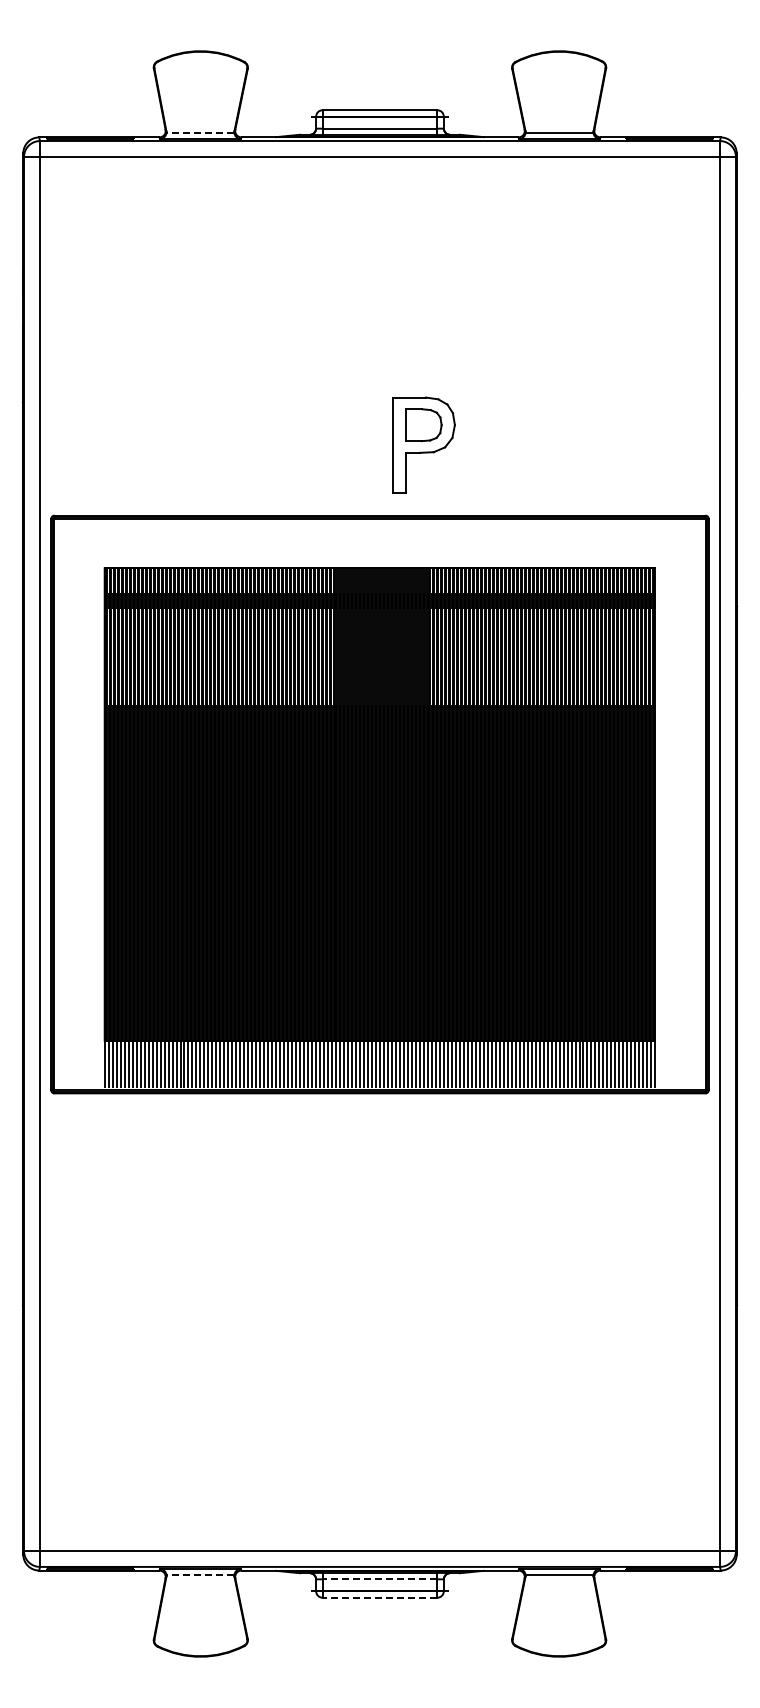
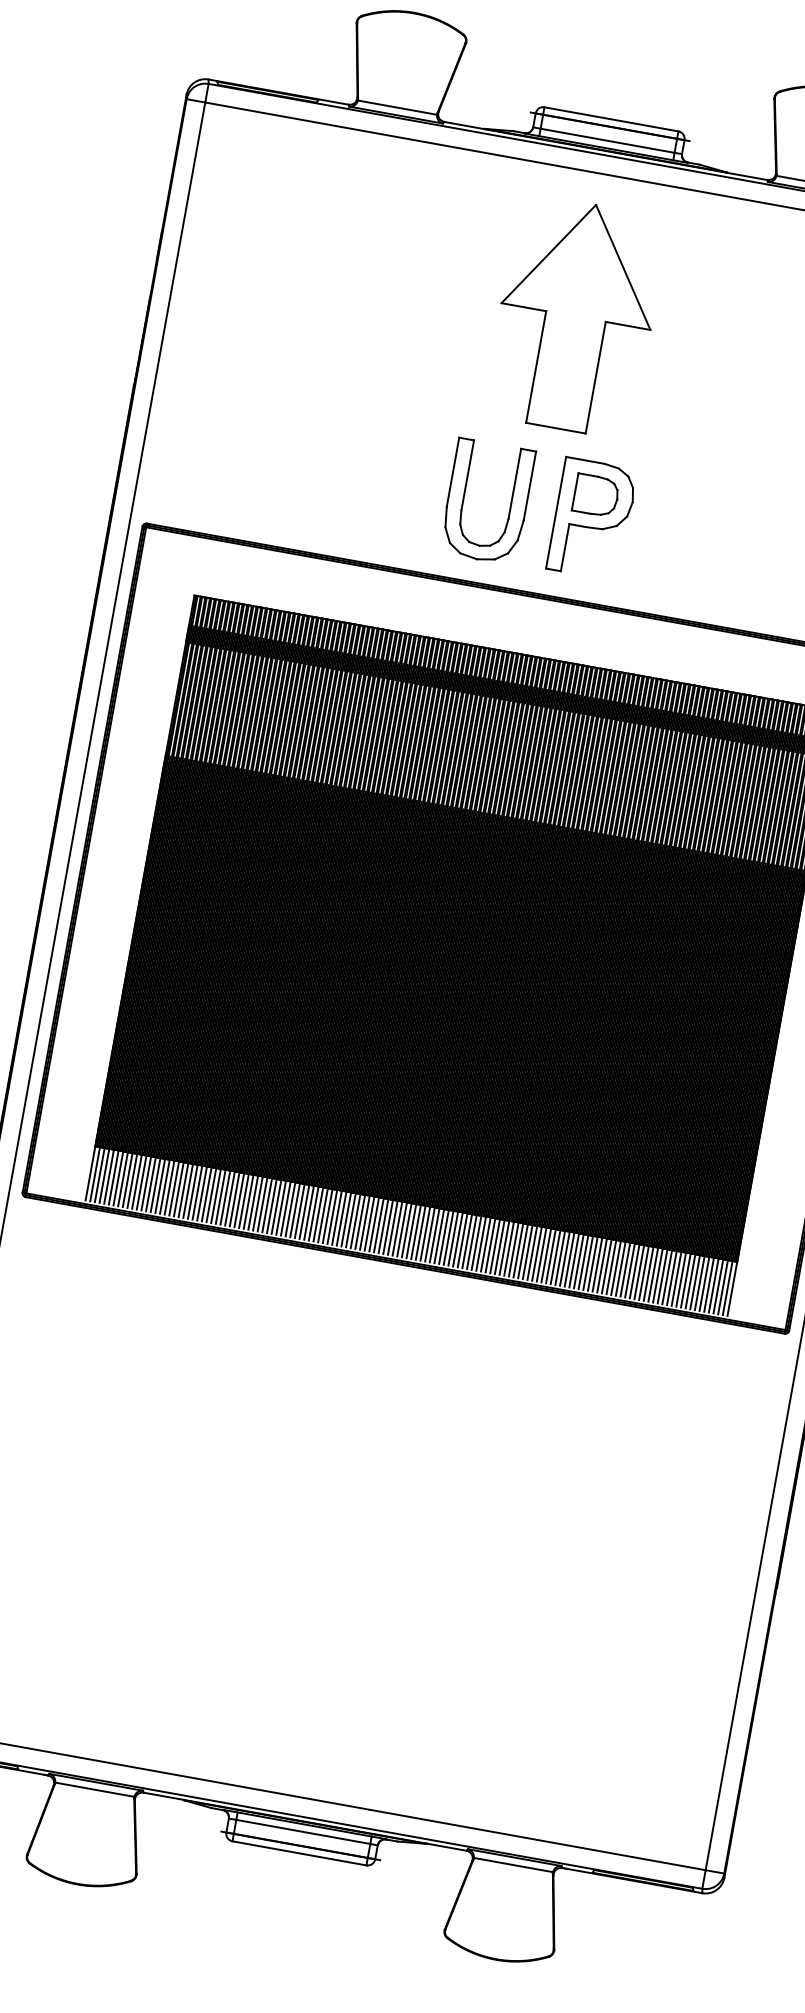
line: (200, 132) -> (397, 107), dashed -> solid
part: (379, 278) -> (575, 315), added
part: (314, 446) -> (464, 497), added
line: (200, 1575) -> (94, 1789), dashed -> solid
line: (379, 1579) -> (302, 1832), dashed -> solid
line: (379, 1597) -> (298, 1853), dashed -> solid

